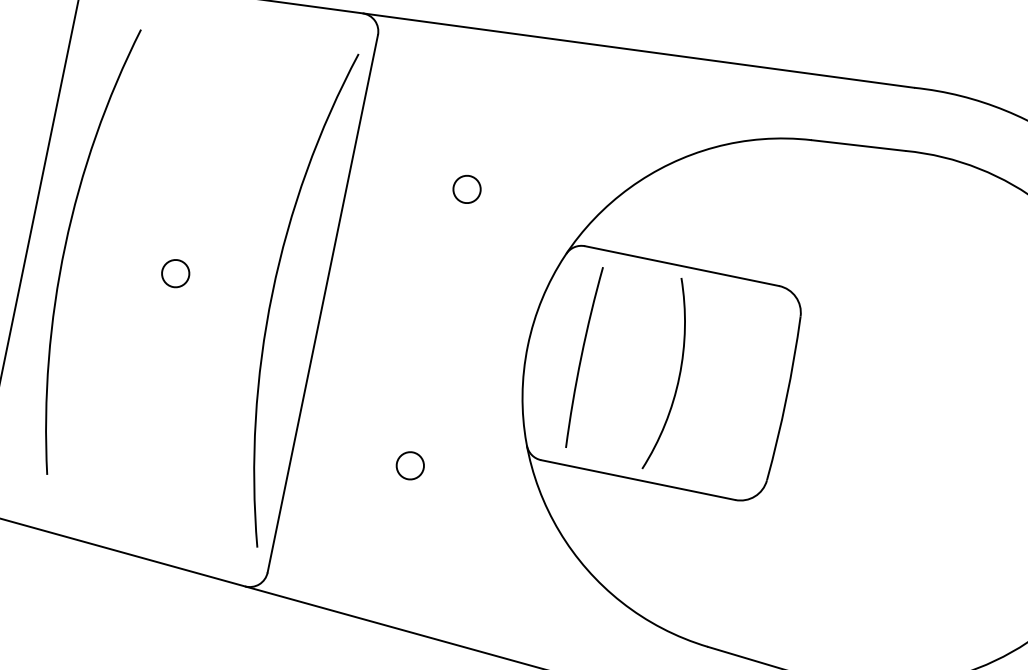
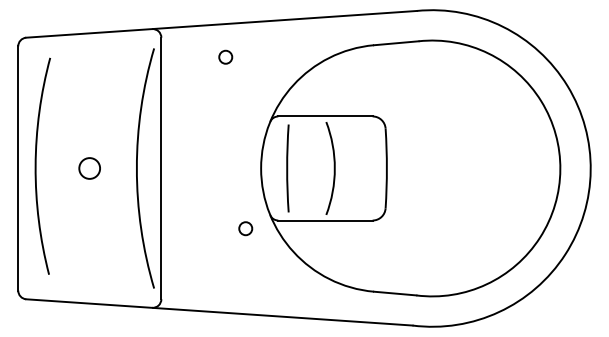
circle: (466, 187) -> (225, 56), moved
circle: (175, 273) -> (89, 168), size x1.6
circle: (409, 465) -> (245, 228), moved

